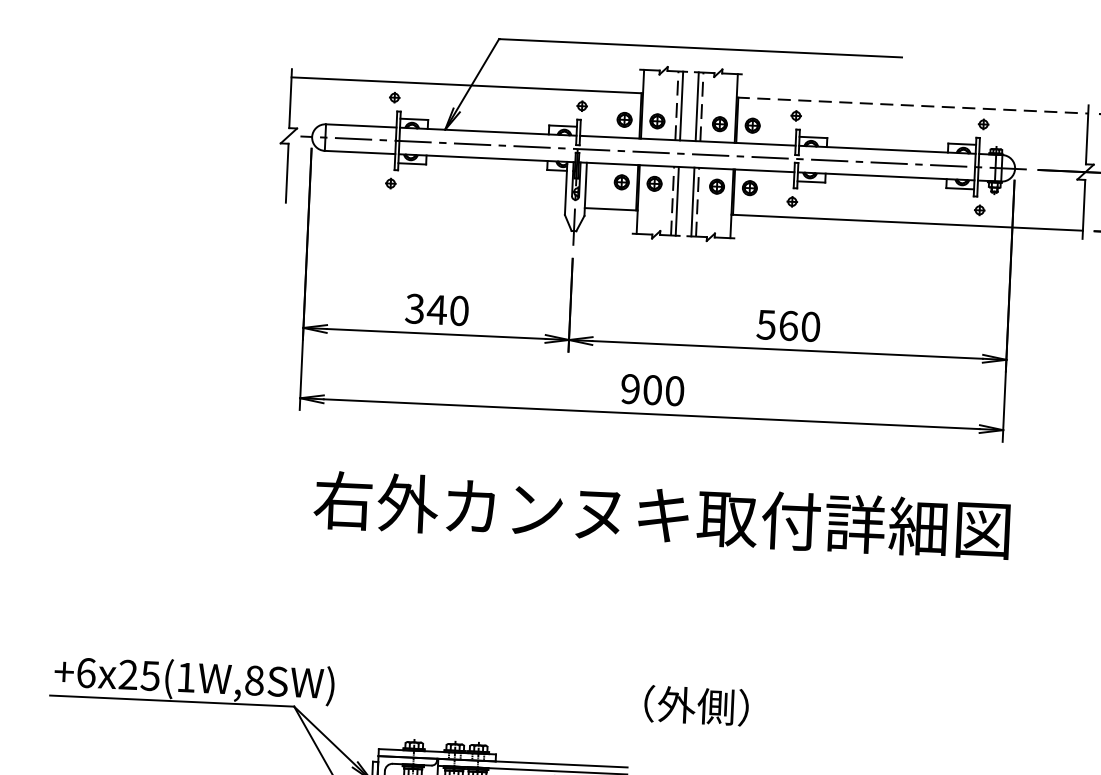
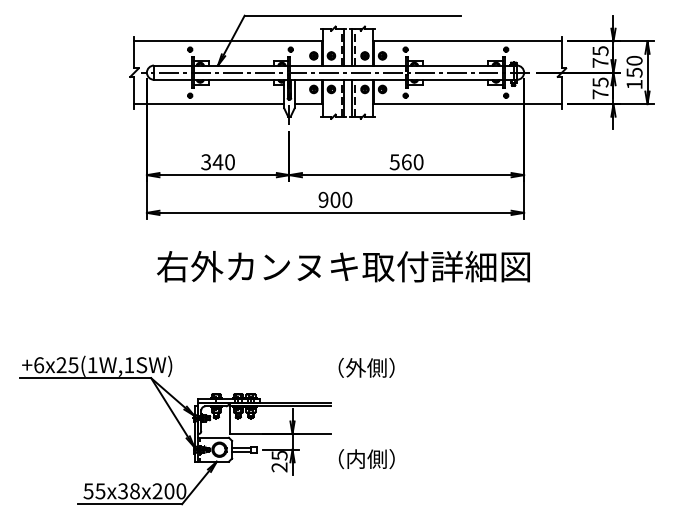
line: (914, 106) -> (468, 41), dashed -> solid
line: (426, 201) -> (209, 104), added
text: (254, 681) -> (129, 365), +6x25(1W,8SW) -> +6x25(1W,1SW)

